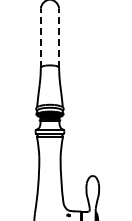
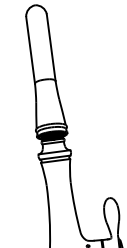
line: (40, 38) -> (30, 50), dashed -> solid
line: (59, 38) -> (51, 47), dashed -> solid

